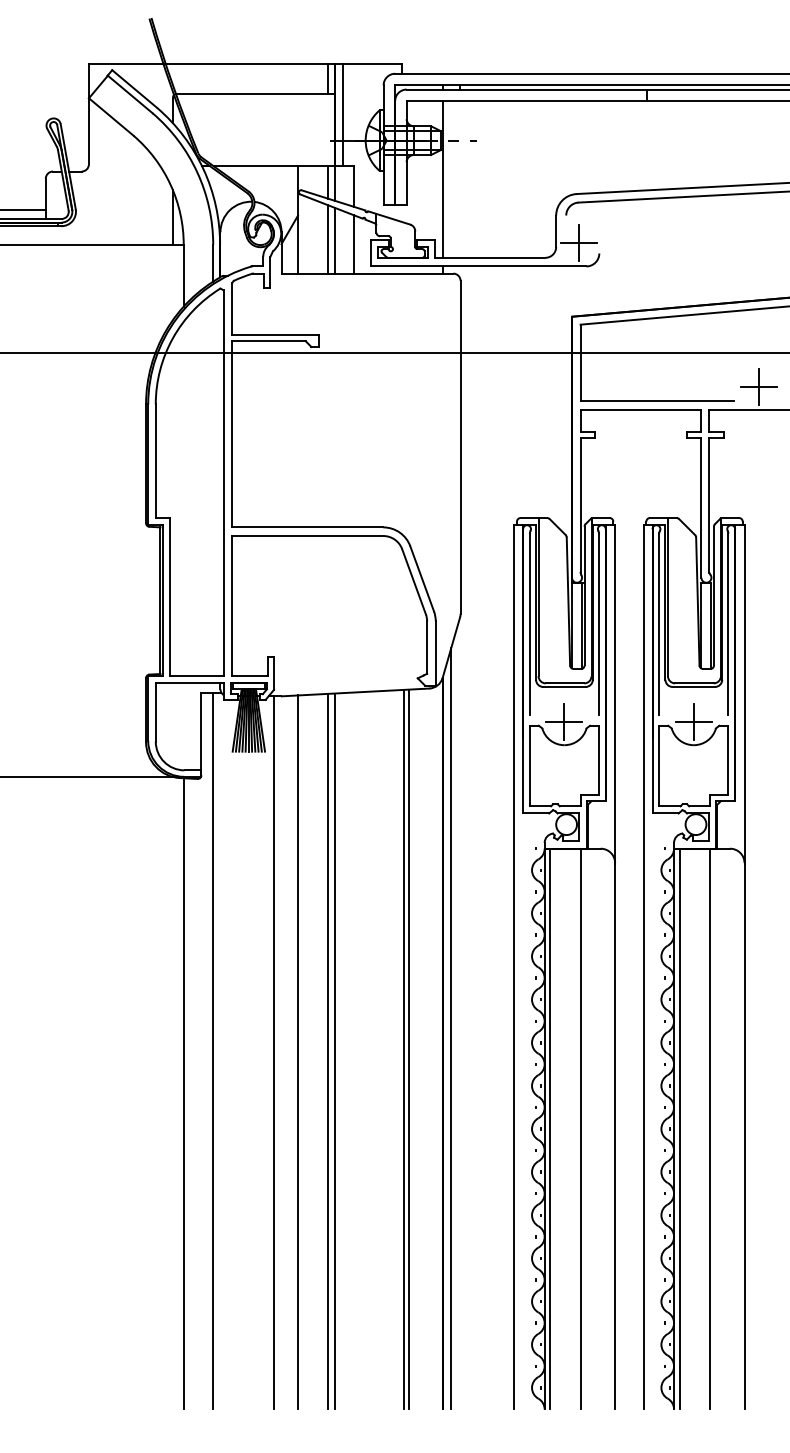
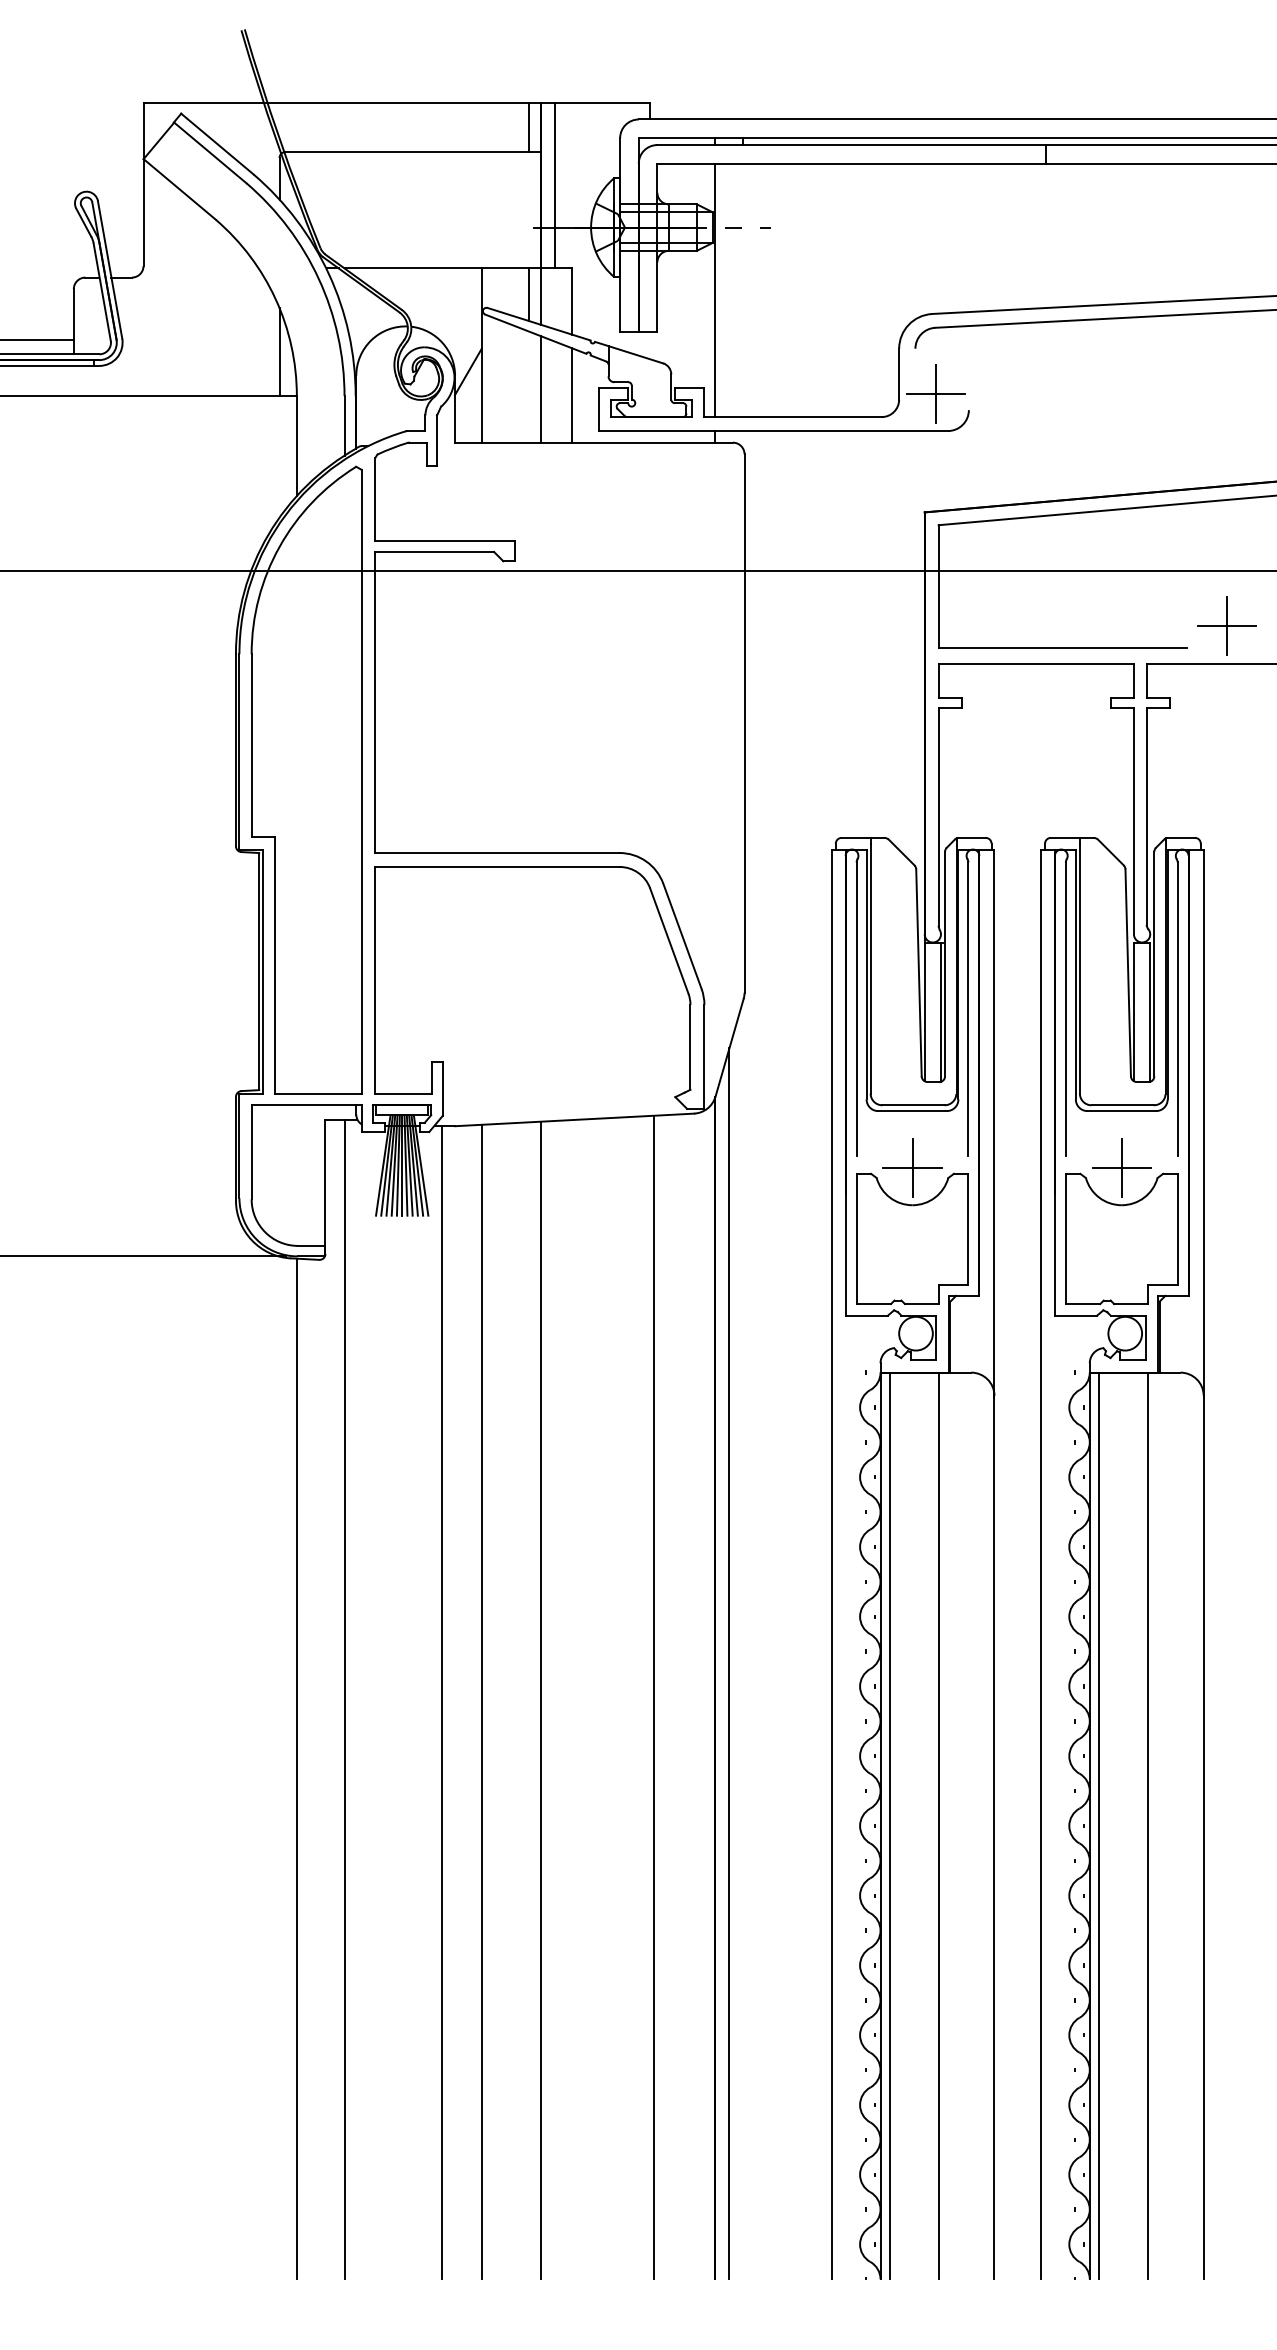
line: (327, 239) -> (529, 387), removed
line: (408, 1049) -> (660, 1697), removed
line: (327, 1051) -> (529, 1700), removed

